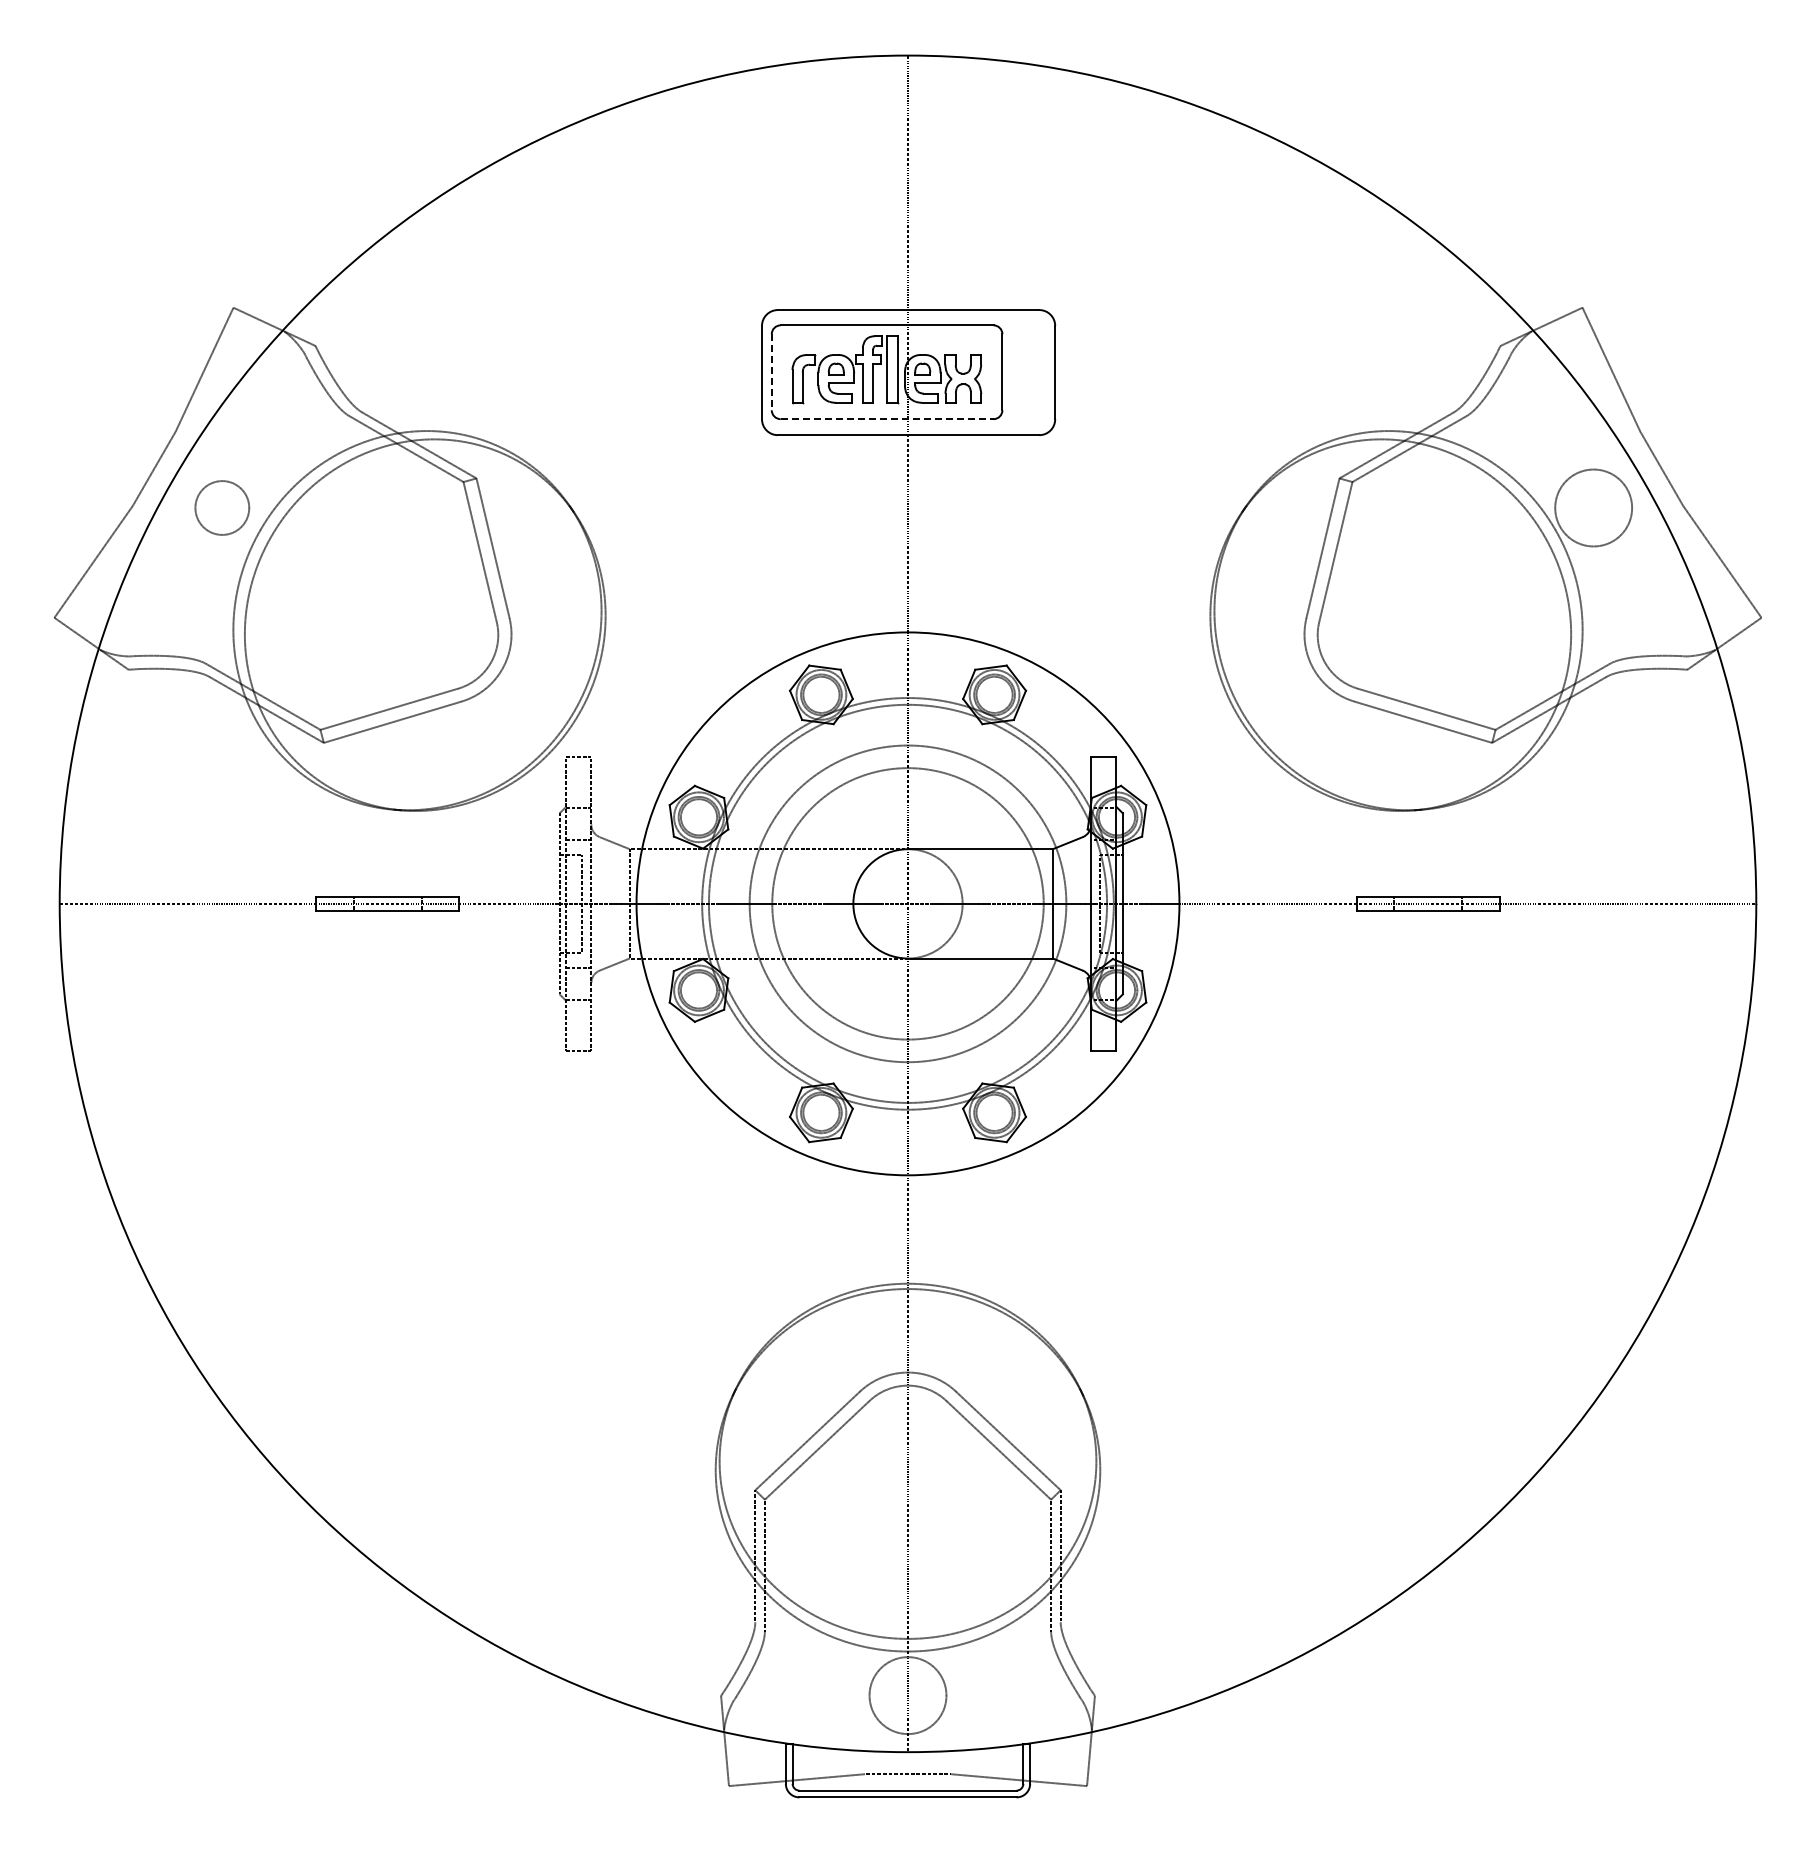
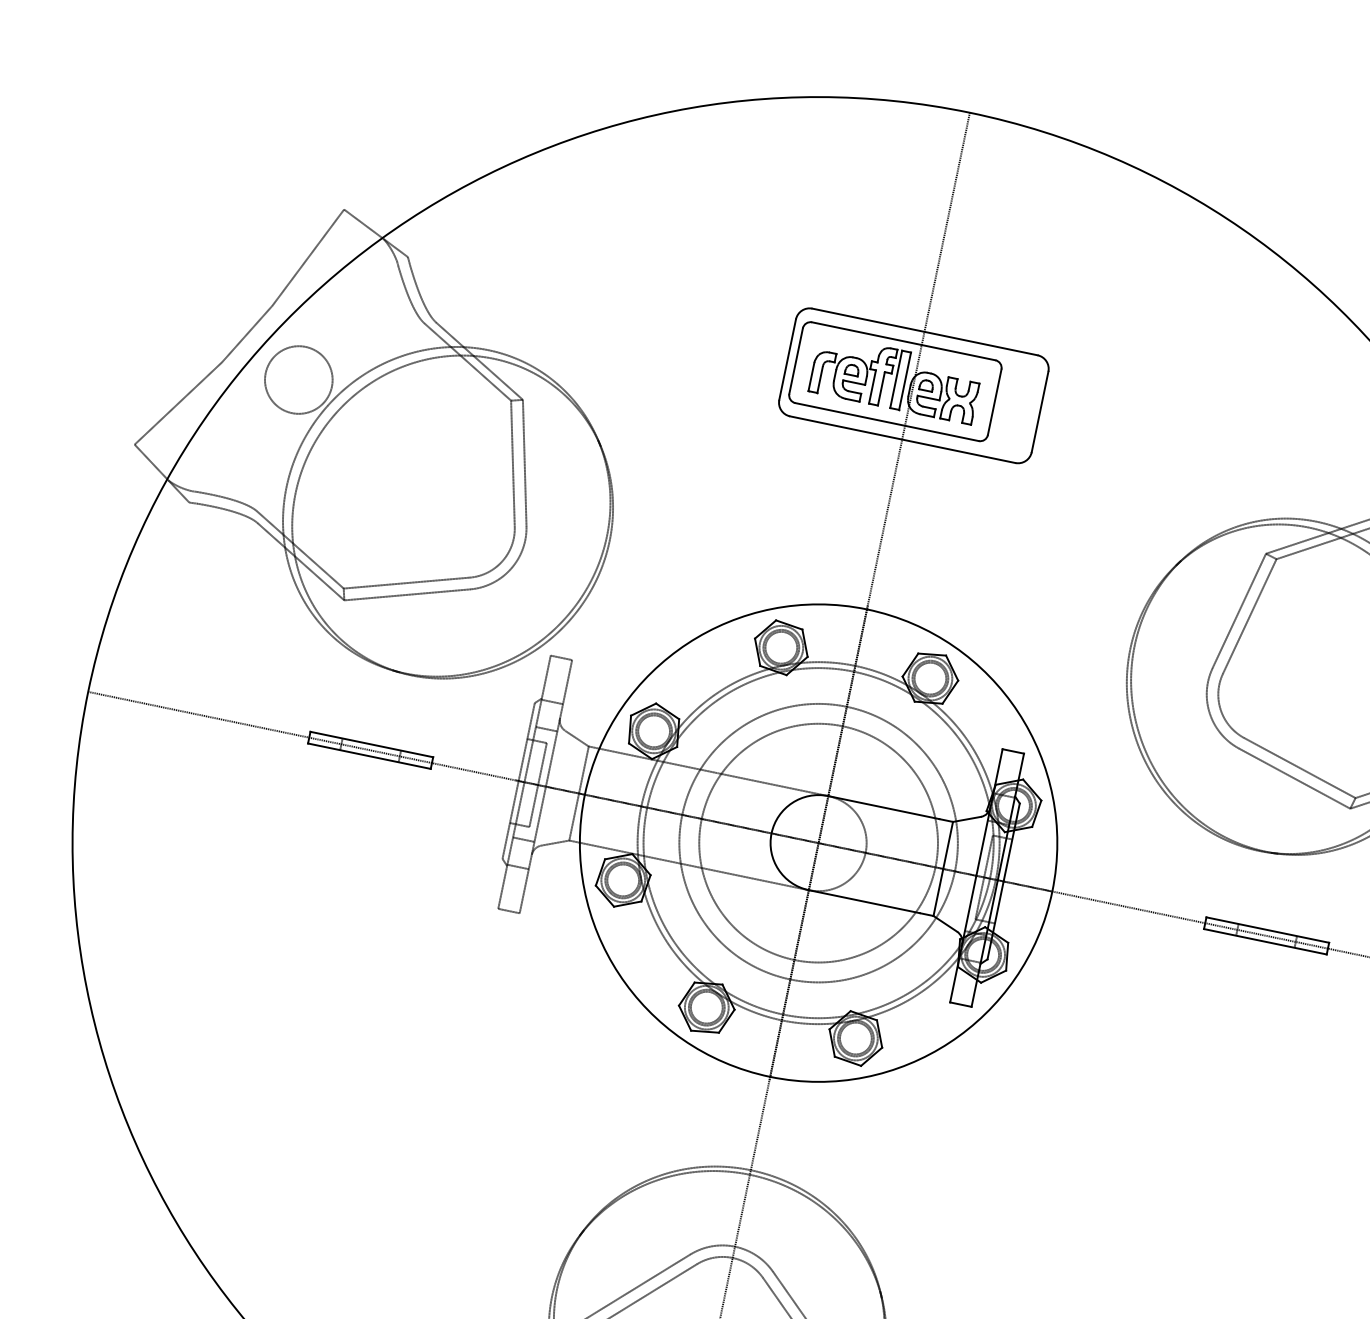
line: (771, 372) -> (795, 361), dashed -> solid
line: (887, 419) -> (887, 422), dashed -> solid
circle: (221, 507) -> (298, 379), size x1.43

